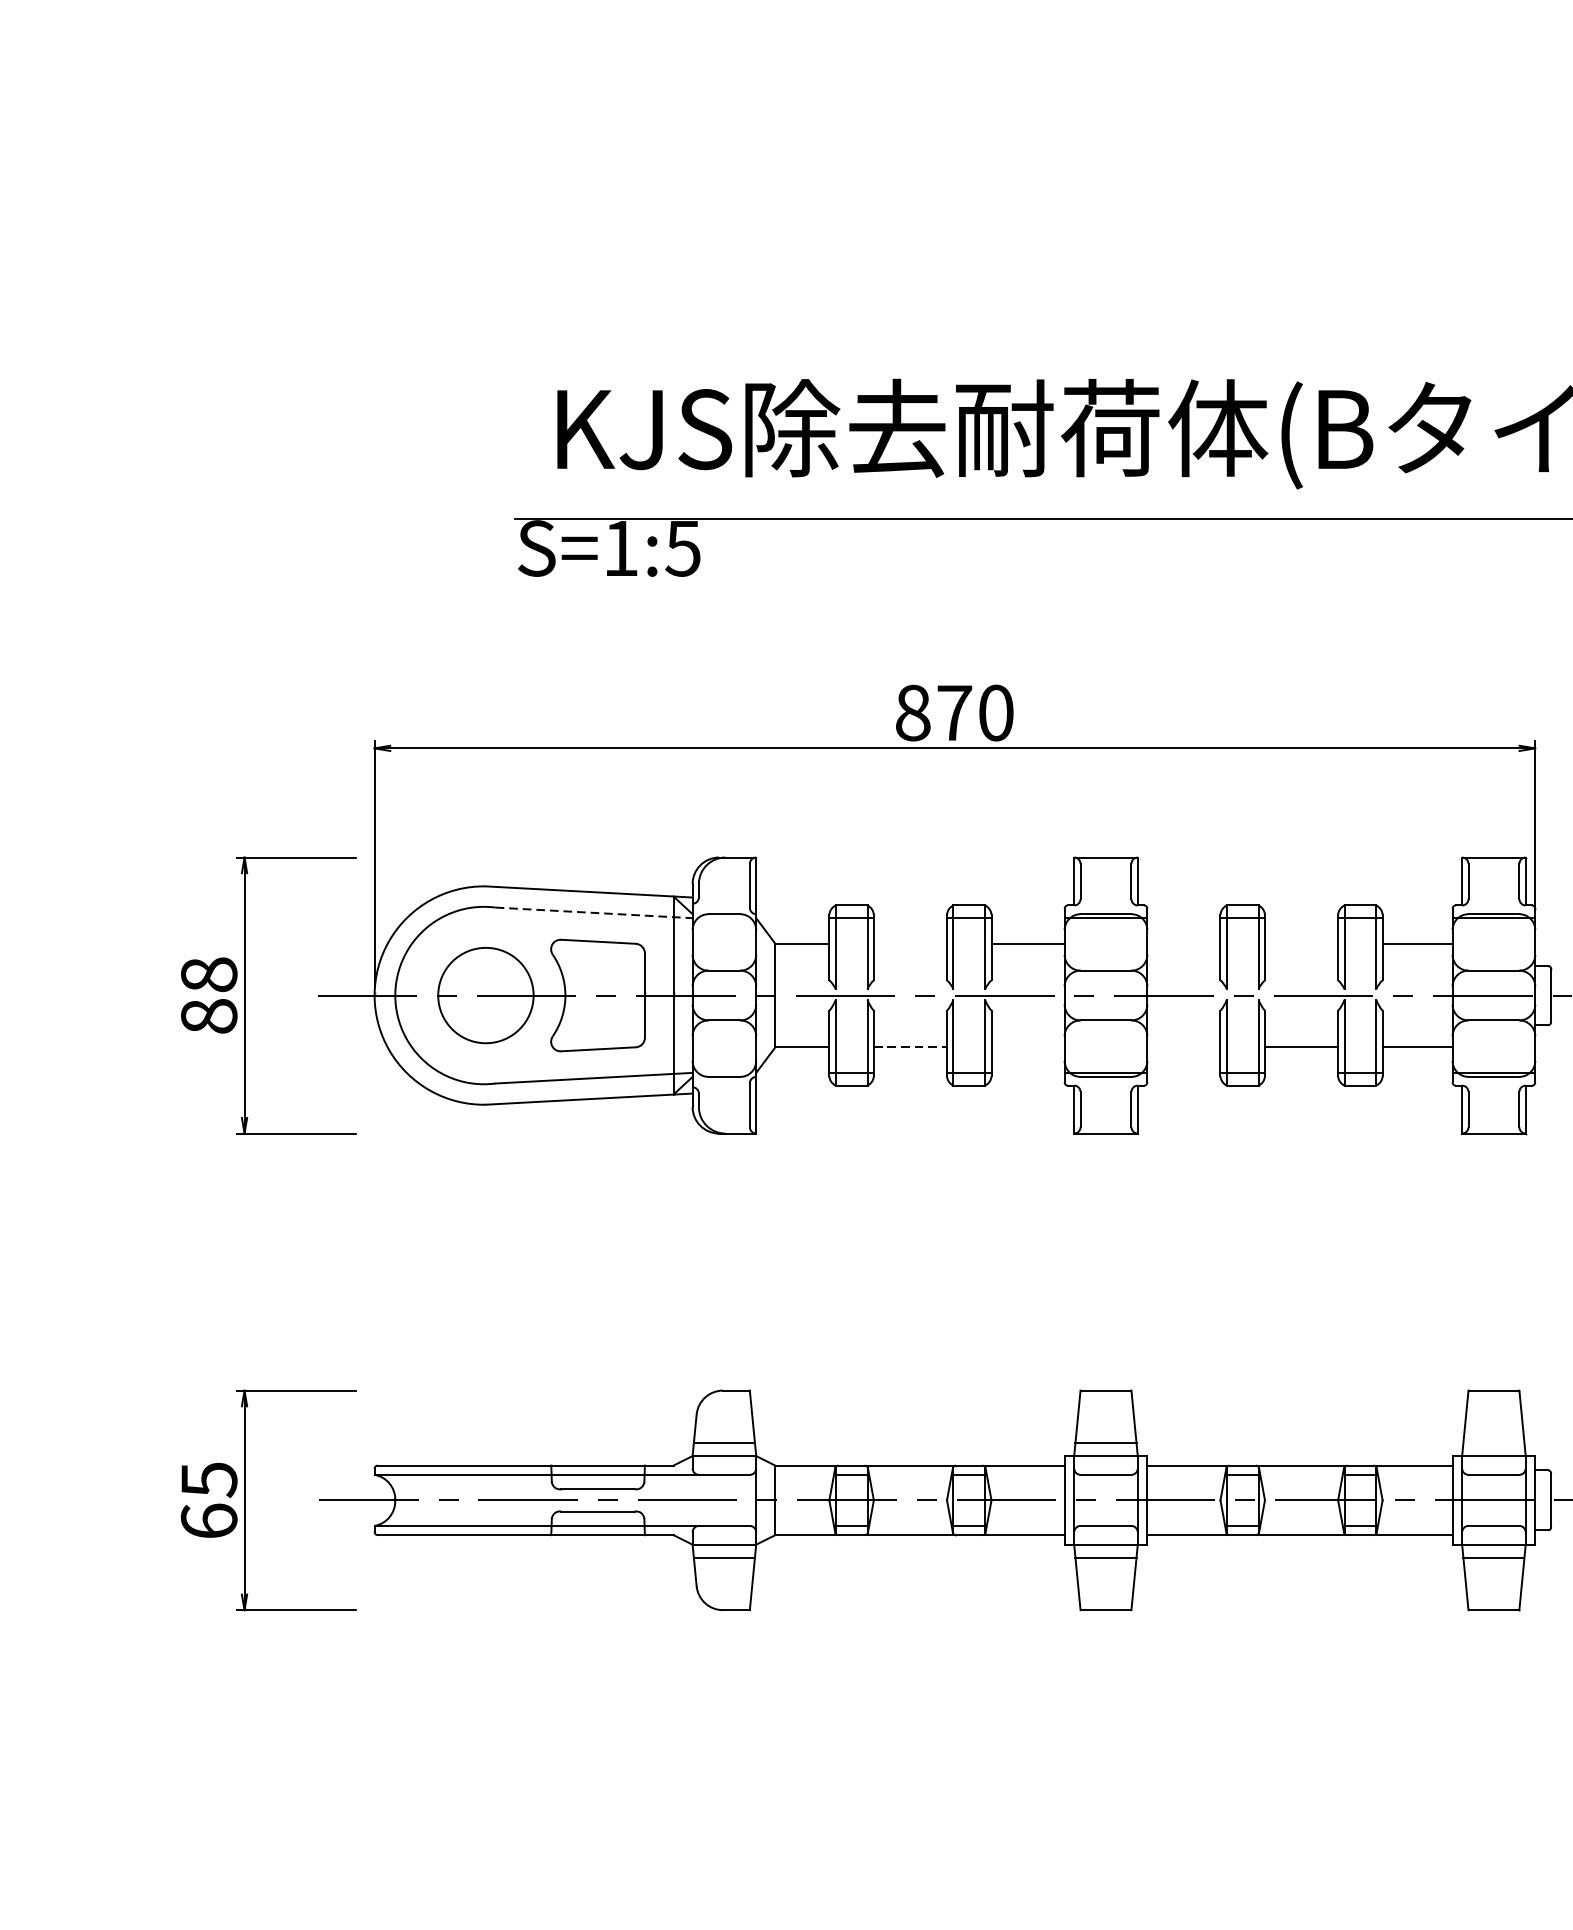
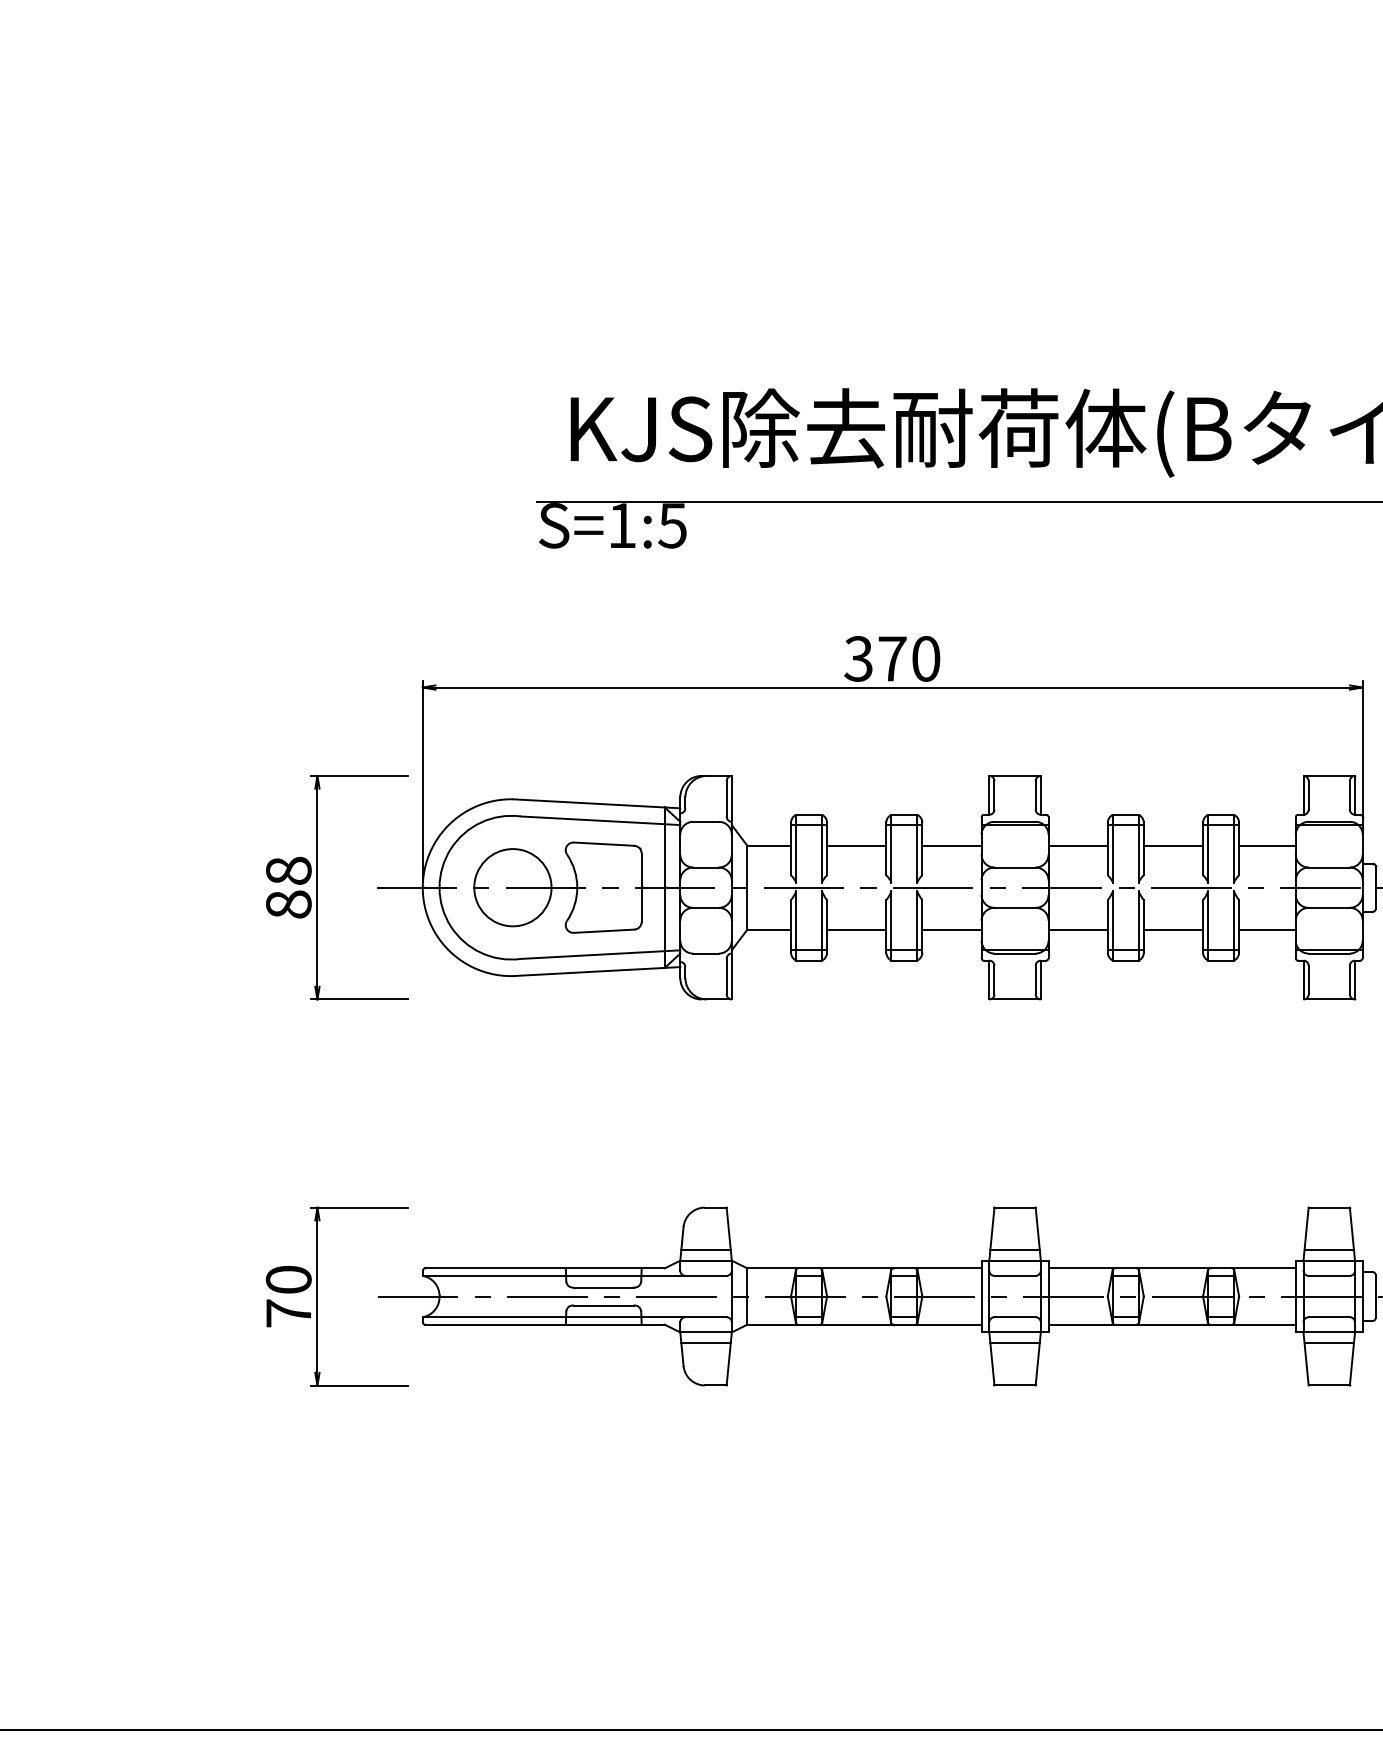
text: (912, 712) -> (858, 658), 870 -> 370
line: (594, 912) -> (600, 820), dashed -> solid
line: (910, 943) -> (856, 845), added
line: (1183, 943) -> (1077, 845), added
line: (1301, 943) -> (1173, 845), added
line: (910, 1047) -> (856, 929), dashed -> solid
line: (1027, 1047) -> (951, 929), added
line: (1183, 1047) -> (1077, 929), added
line: (1493, 1442) -> (1328, 1249), added
text: (208, 1500) -> (288, 1296), 65 -> 70

